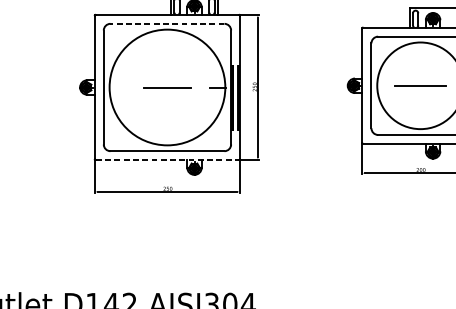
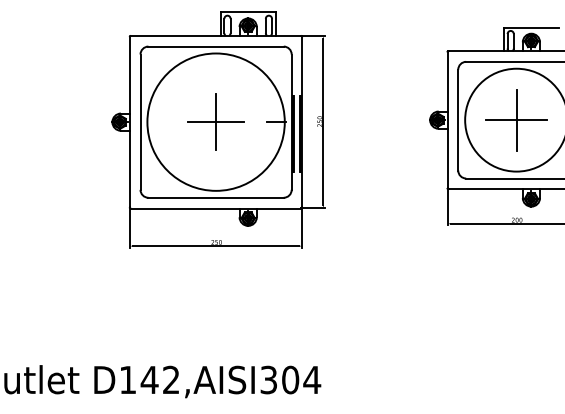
line: (167, 23) -> (216, 46), dashed -> solid
line: (420, 85) -> (516, 119), added
line: (167, 87) -> (216, 122), added
line: (167, 160) -> (216, 208), dashed -> solid

